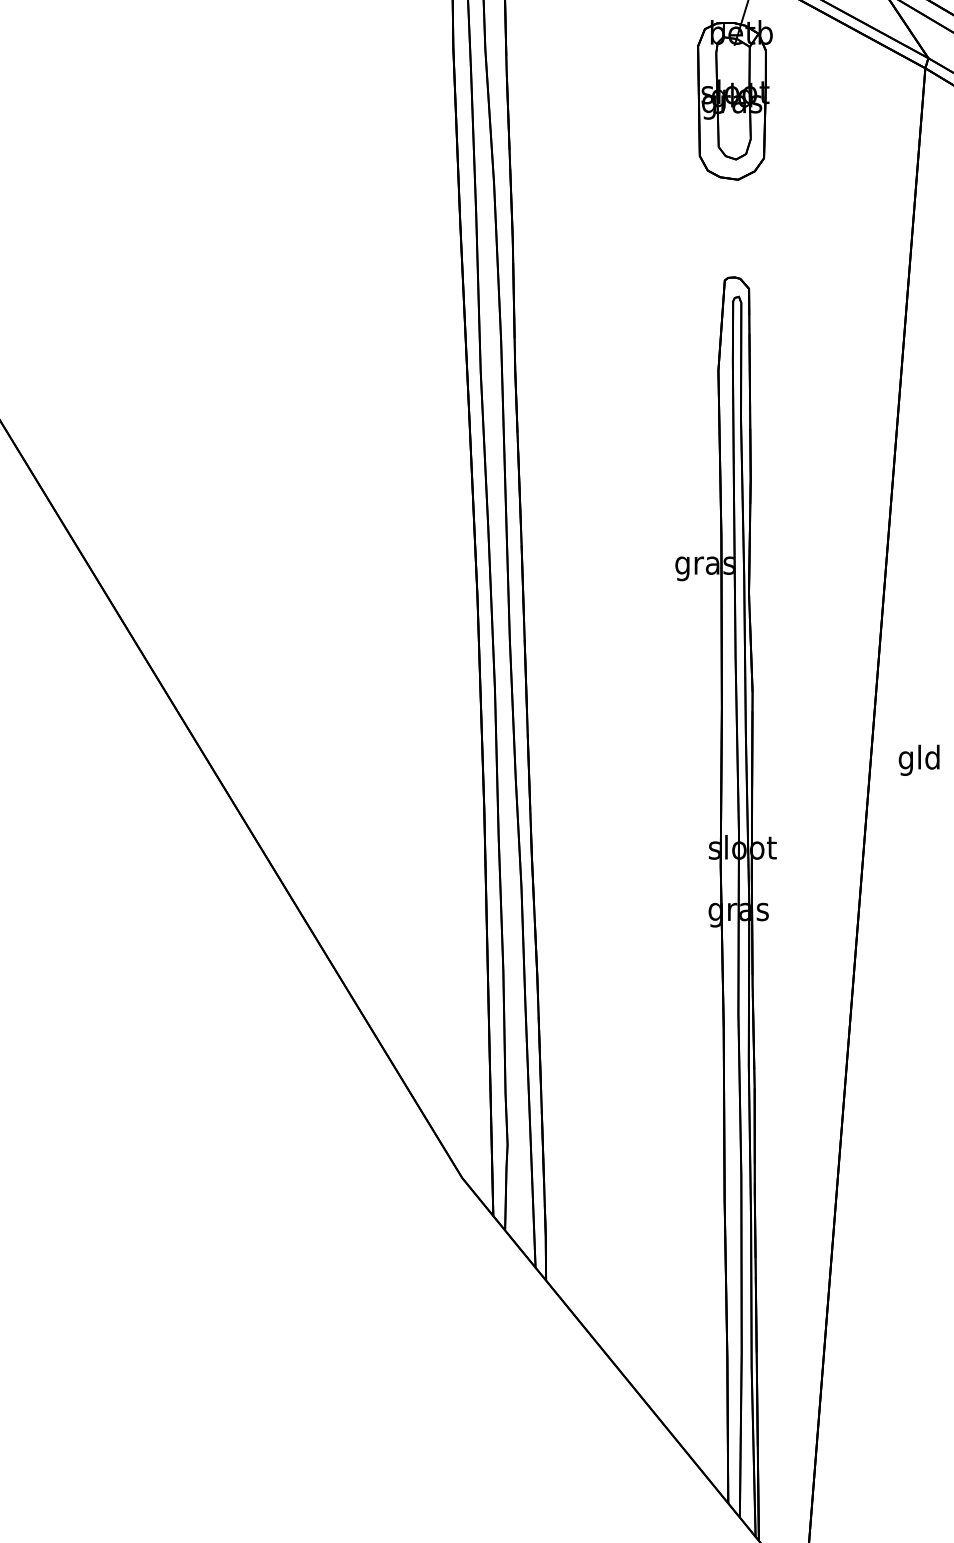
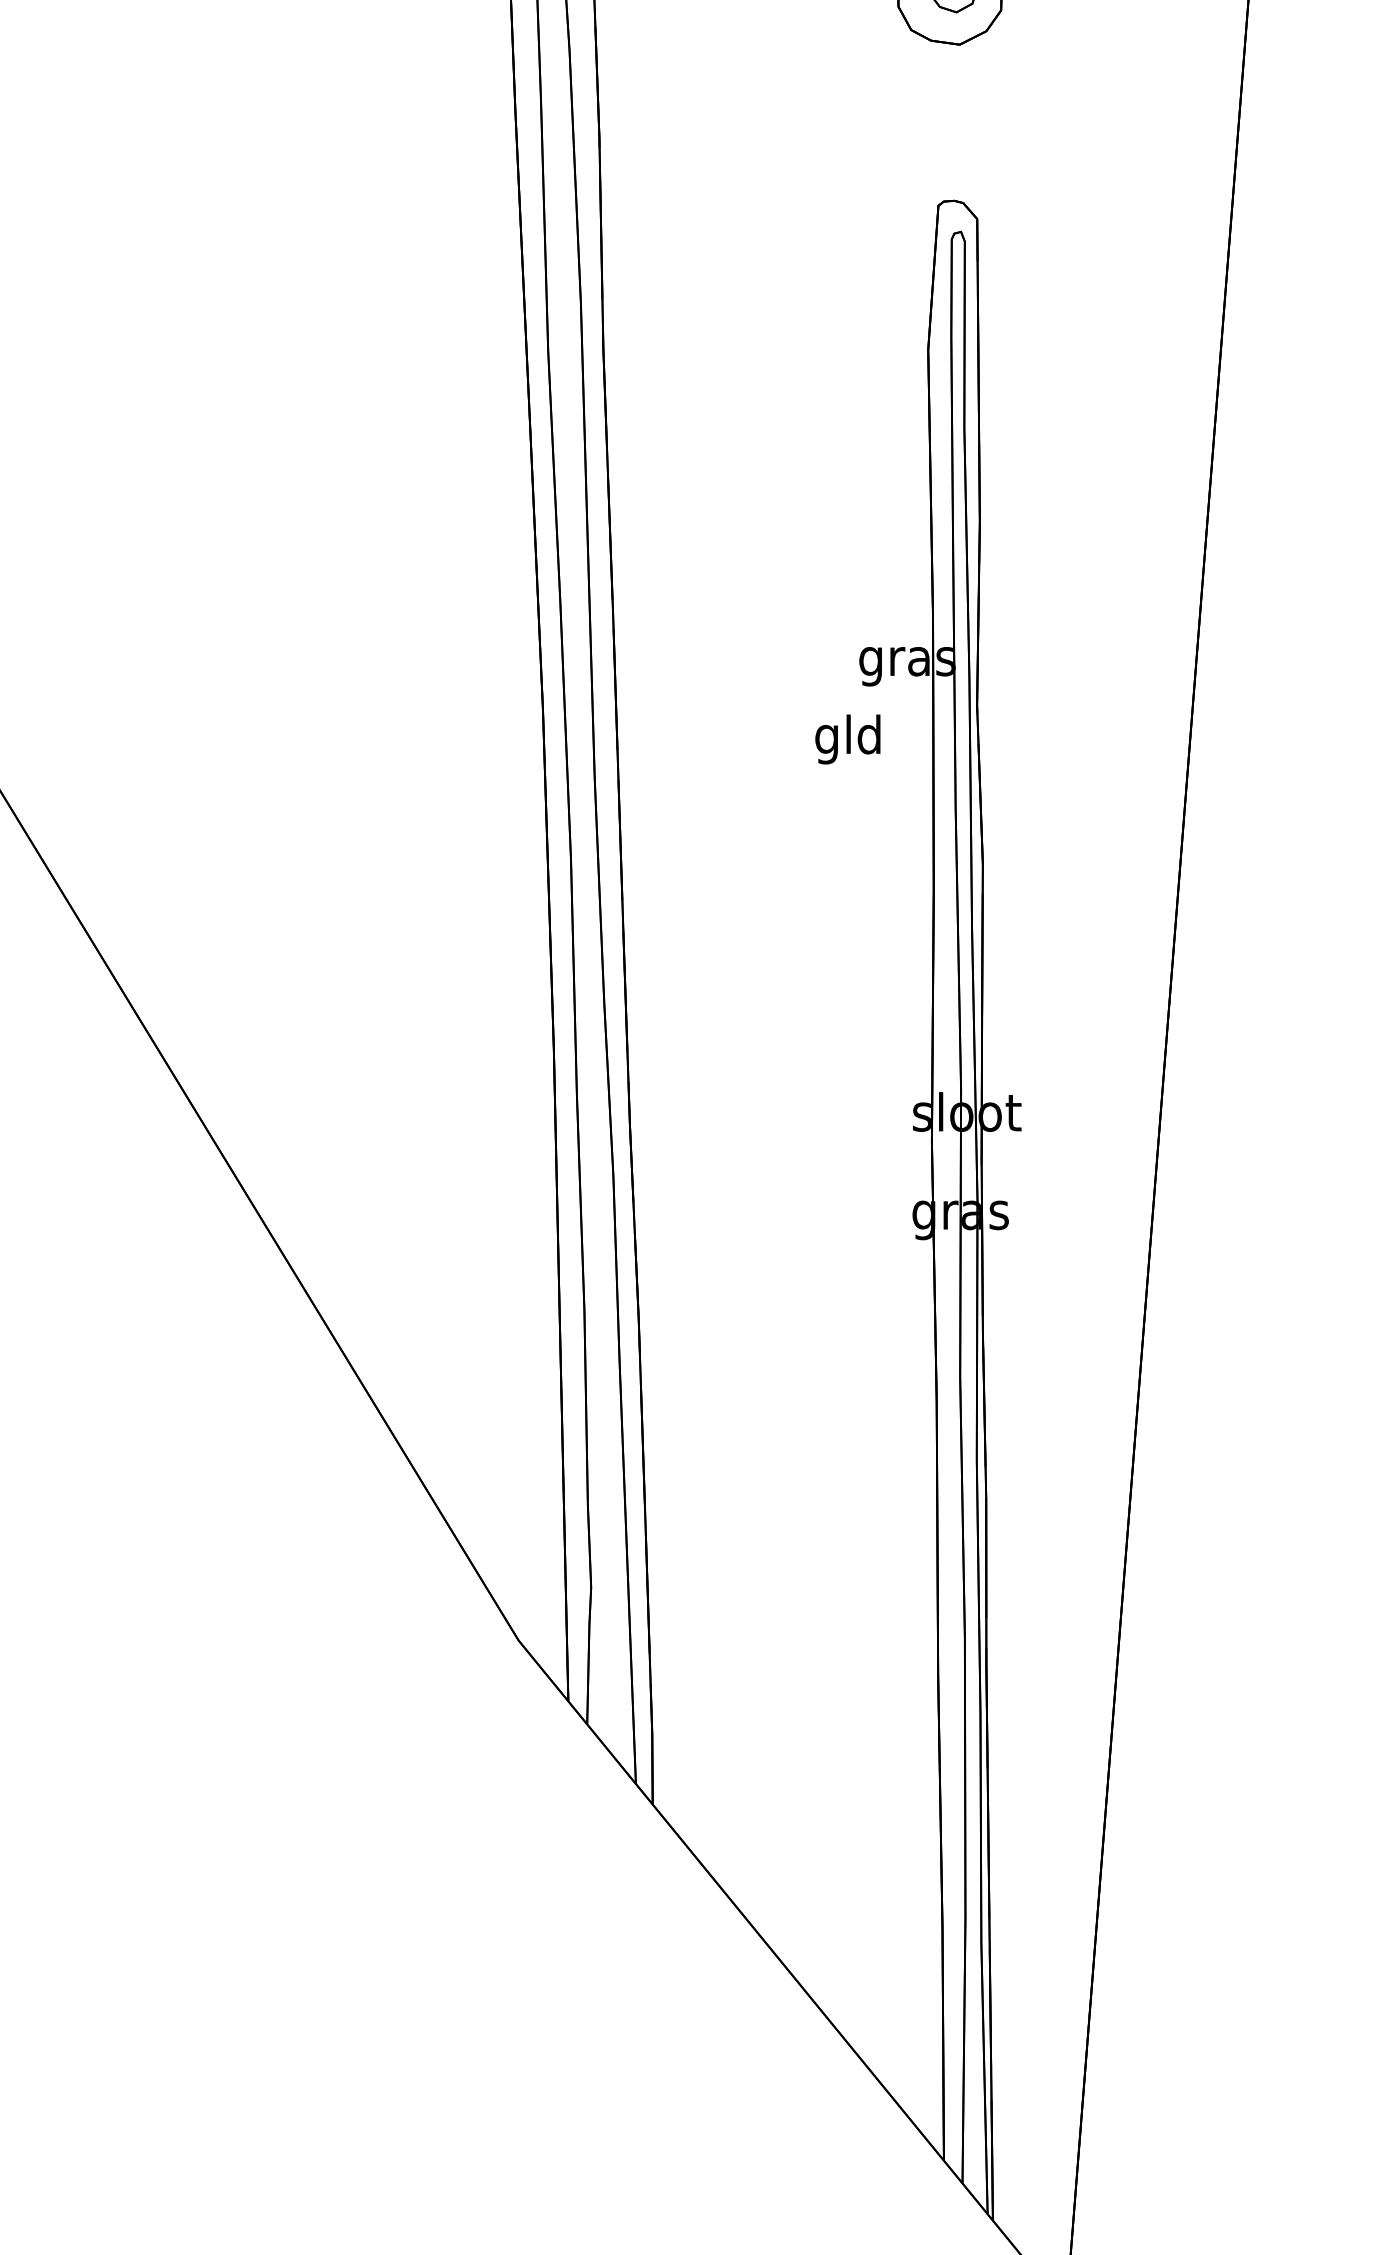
text: (918, 759) -> (846, 738), moved

